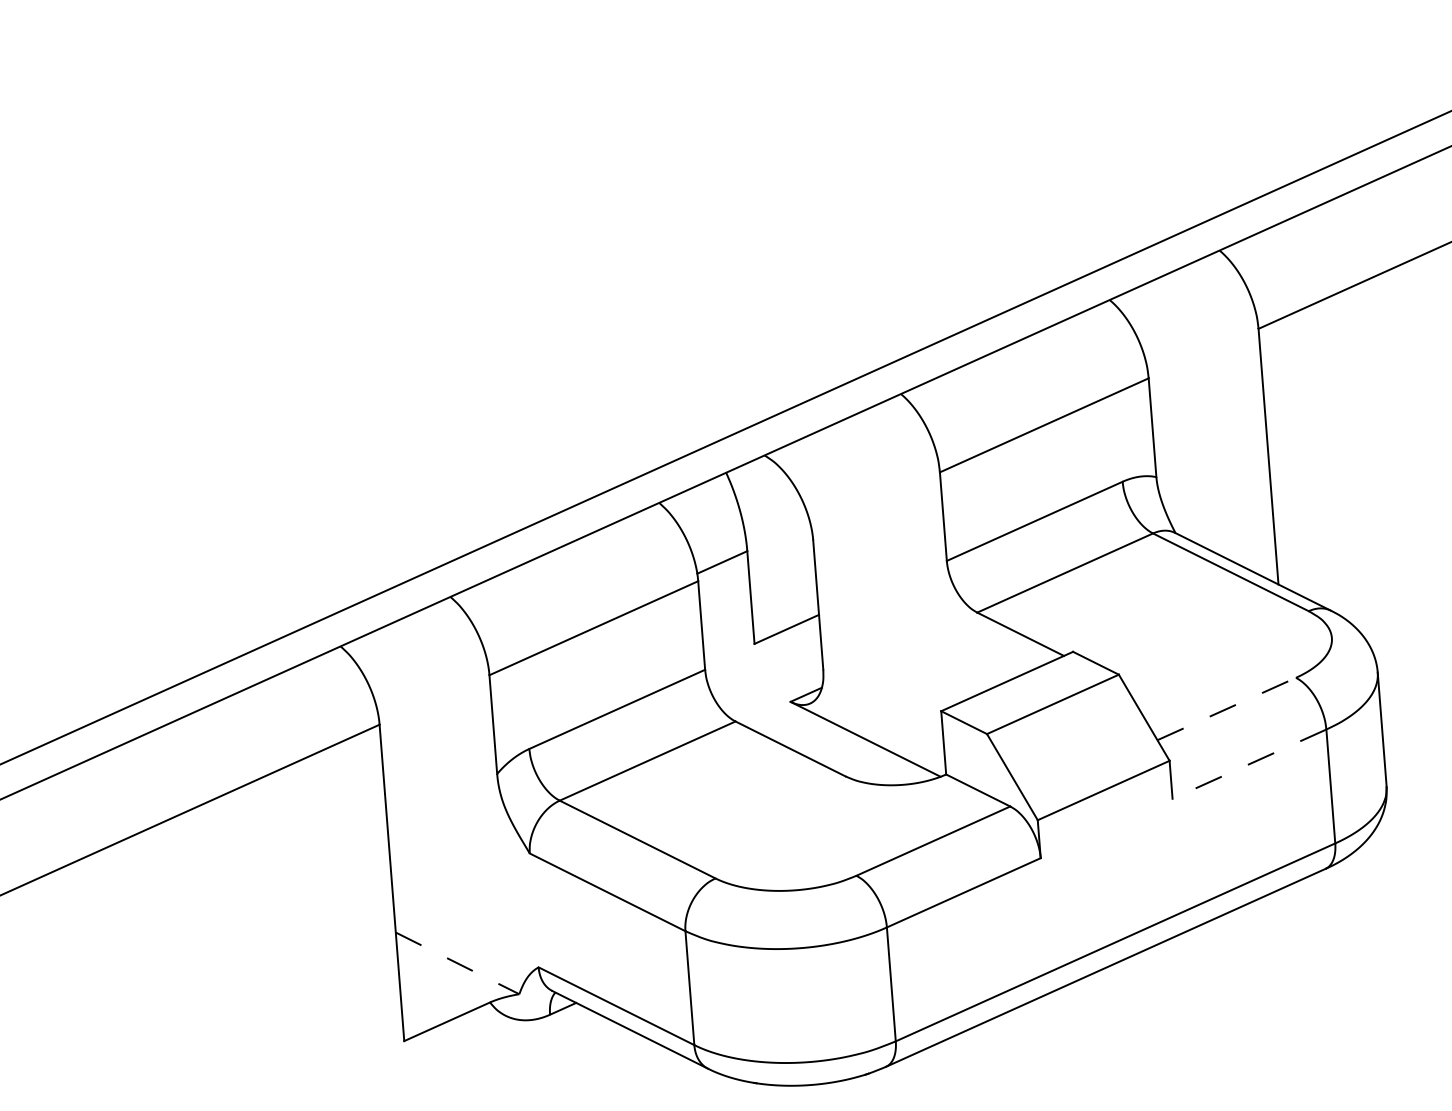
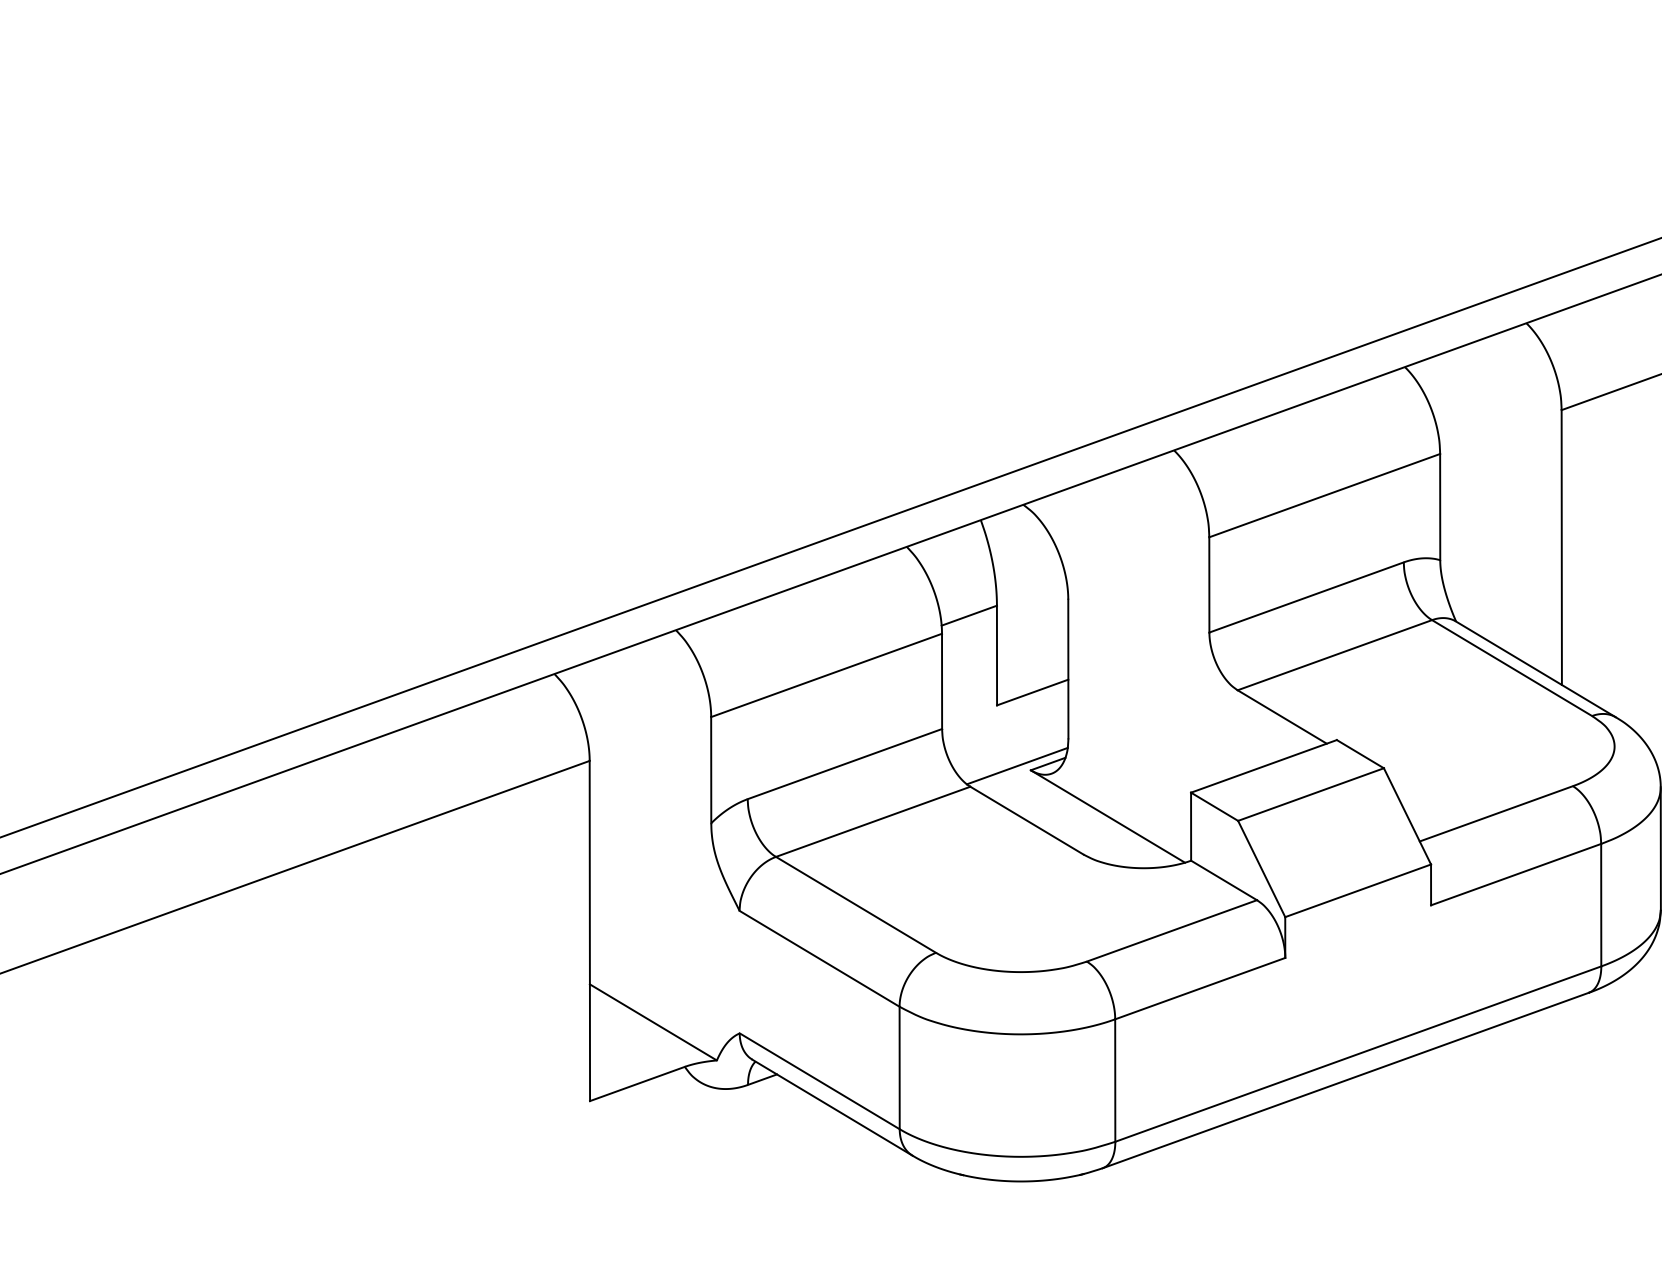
line: (776, 698) -> (1016, 765), added
line: (1226, 708) -> (1496, 813), dashed -> solid
line: (1248, 764) -> (1515, 874), dashed -> solid
line: (457, 963) -> (653, 1022), dashed -> solid

